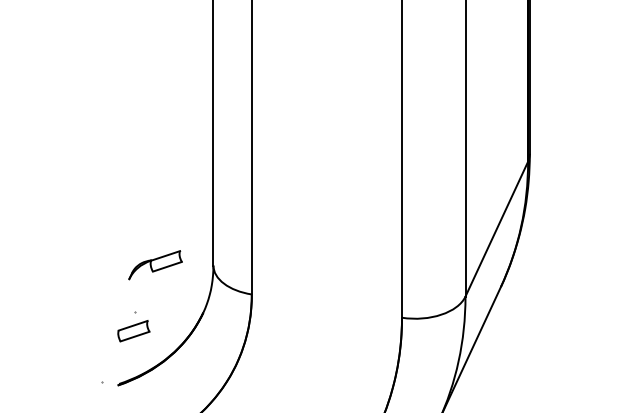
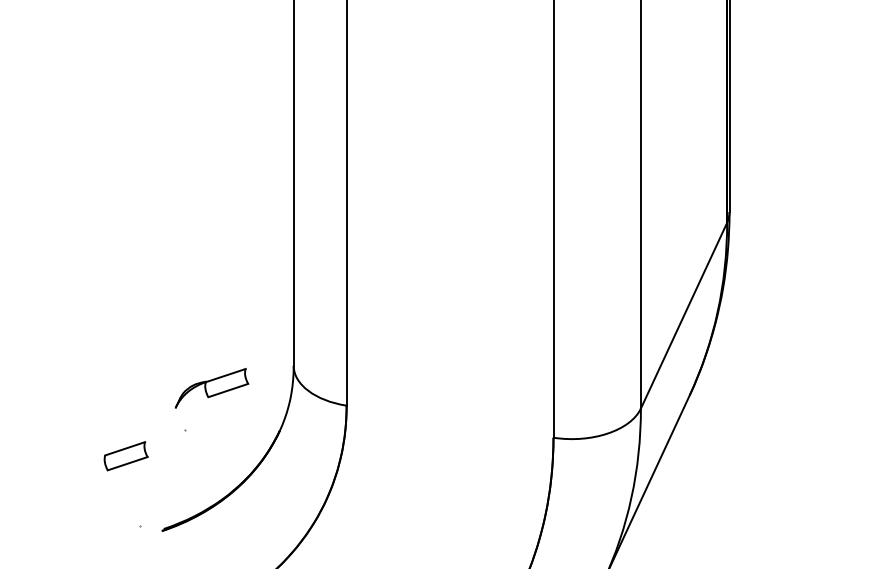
part: (155, 265) -> (211, 388), moved
part: (133, 331) -> (125, 456), moved

